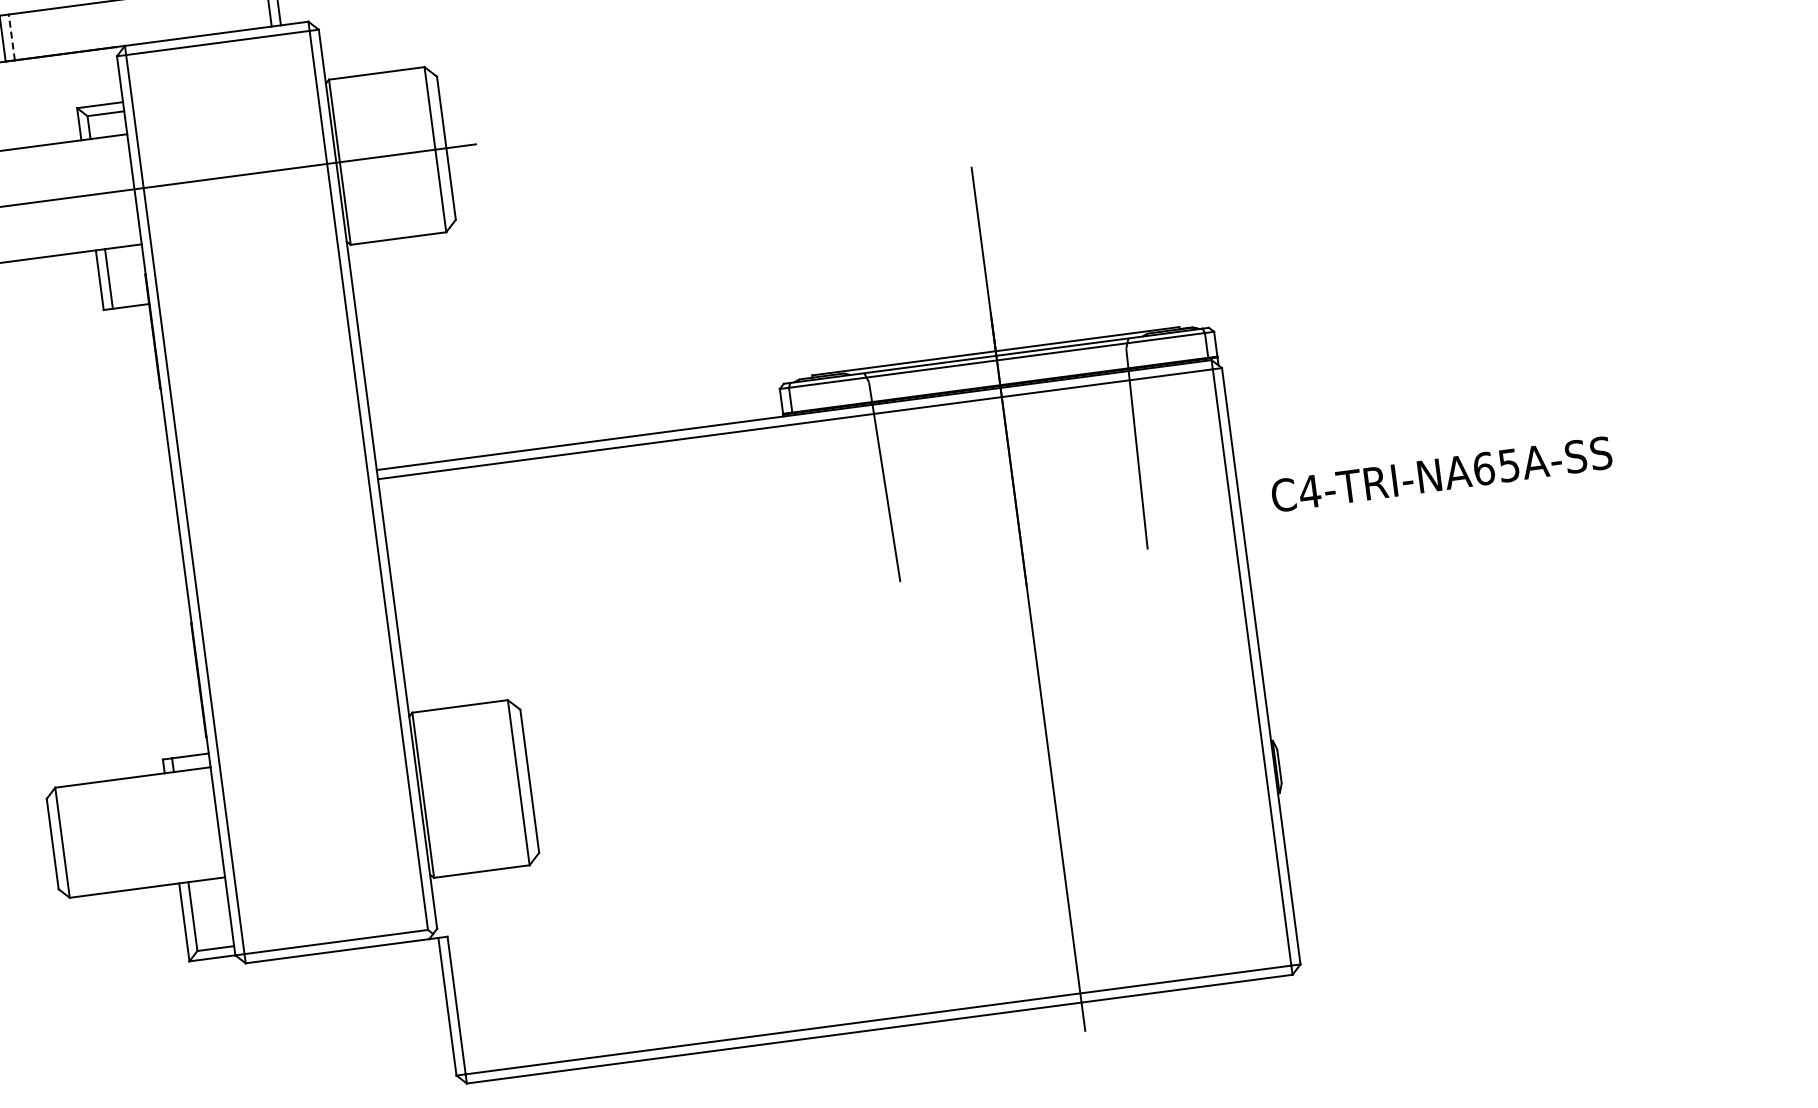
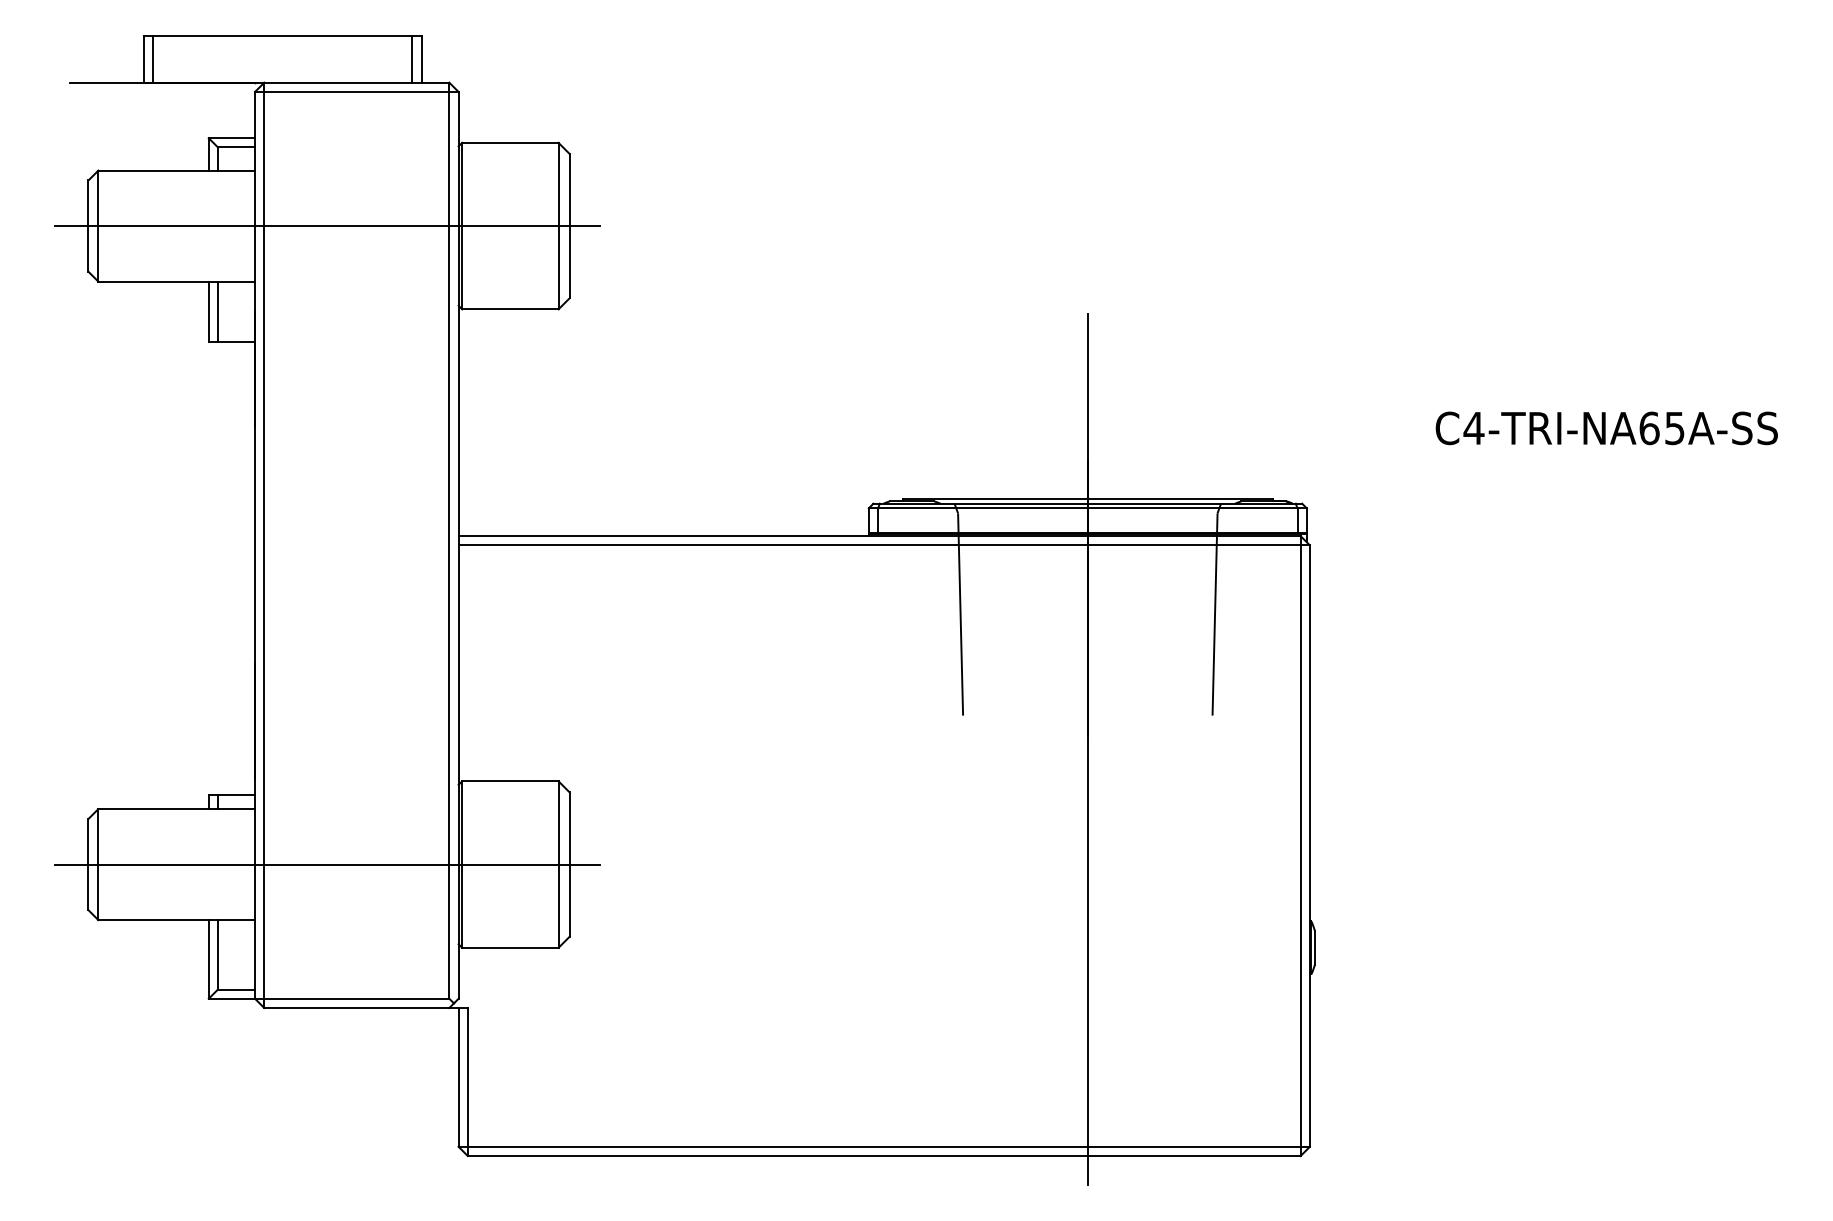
line: (12, 37) -> (153, 59), dashed -> solid
text: (1441, 474) -> (1606, 428), moved
line: (288, 812) -> (326, 864), added

